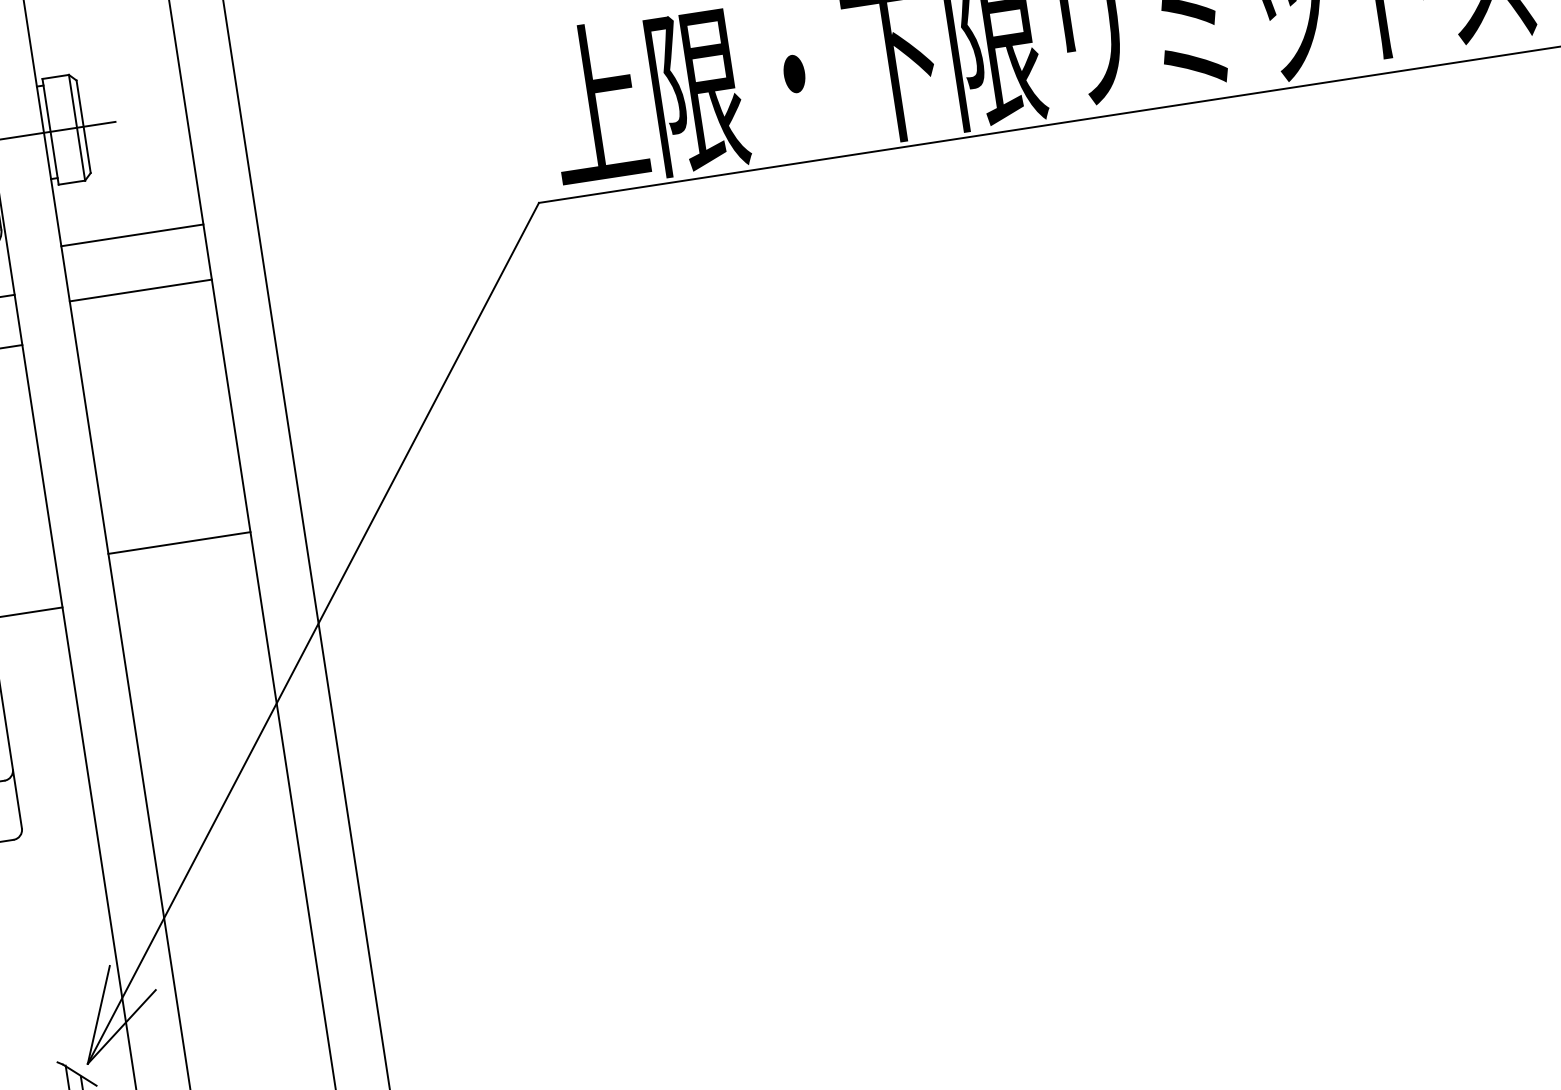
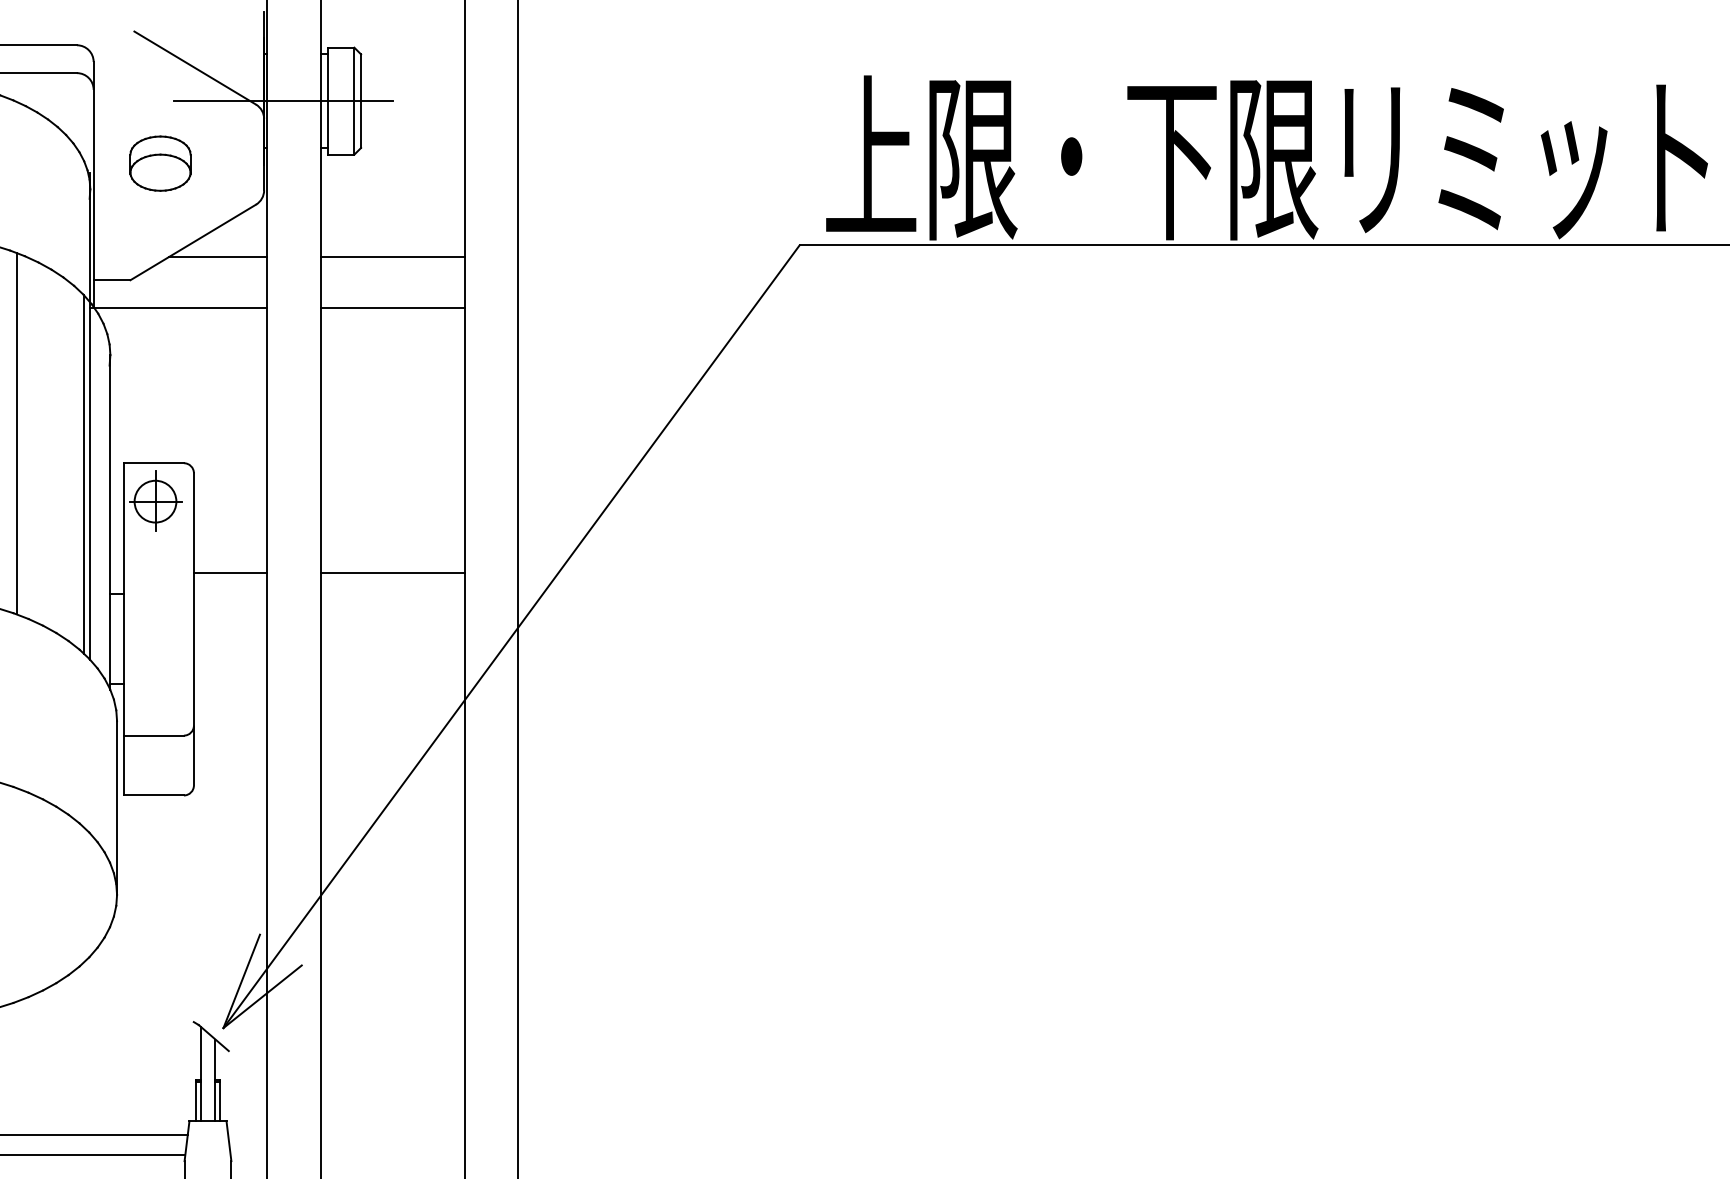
line: (131, 235) -> (392, 256), moved
line: (140, 290) -> (392, 307), moved
line: (179, 543) -> (392, 573), moved

